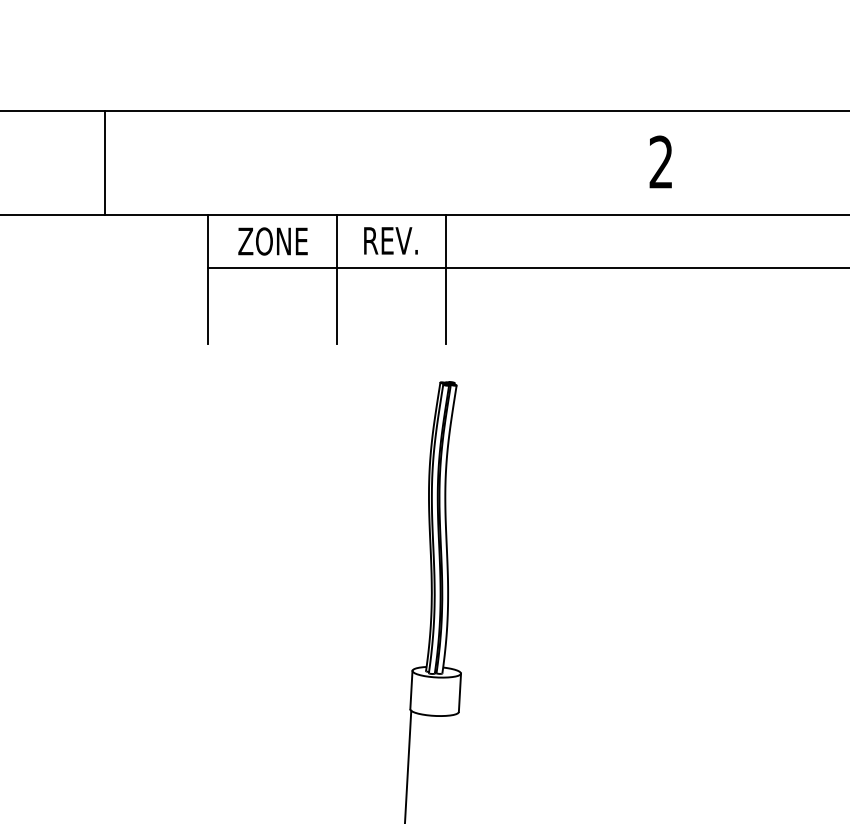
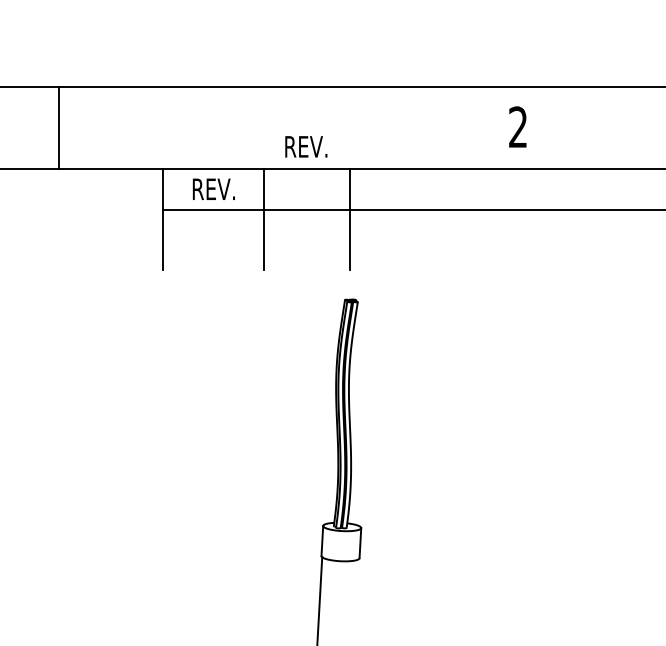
line: (104, 162) -> (58, 127), moved
text: (391, 240) -> (306, 146), moved
text: (272, 241) -> (213, 189), ZONE -> REV.

